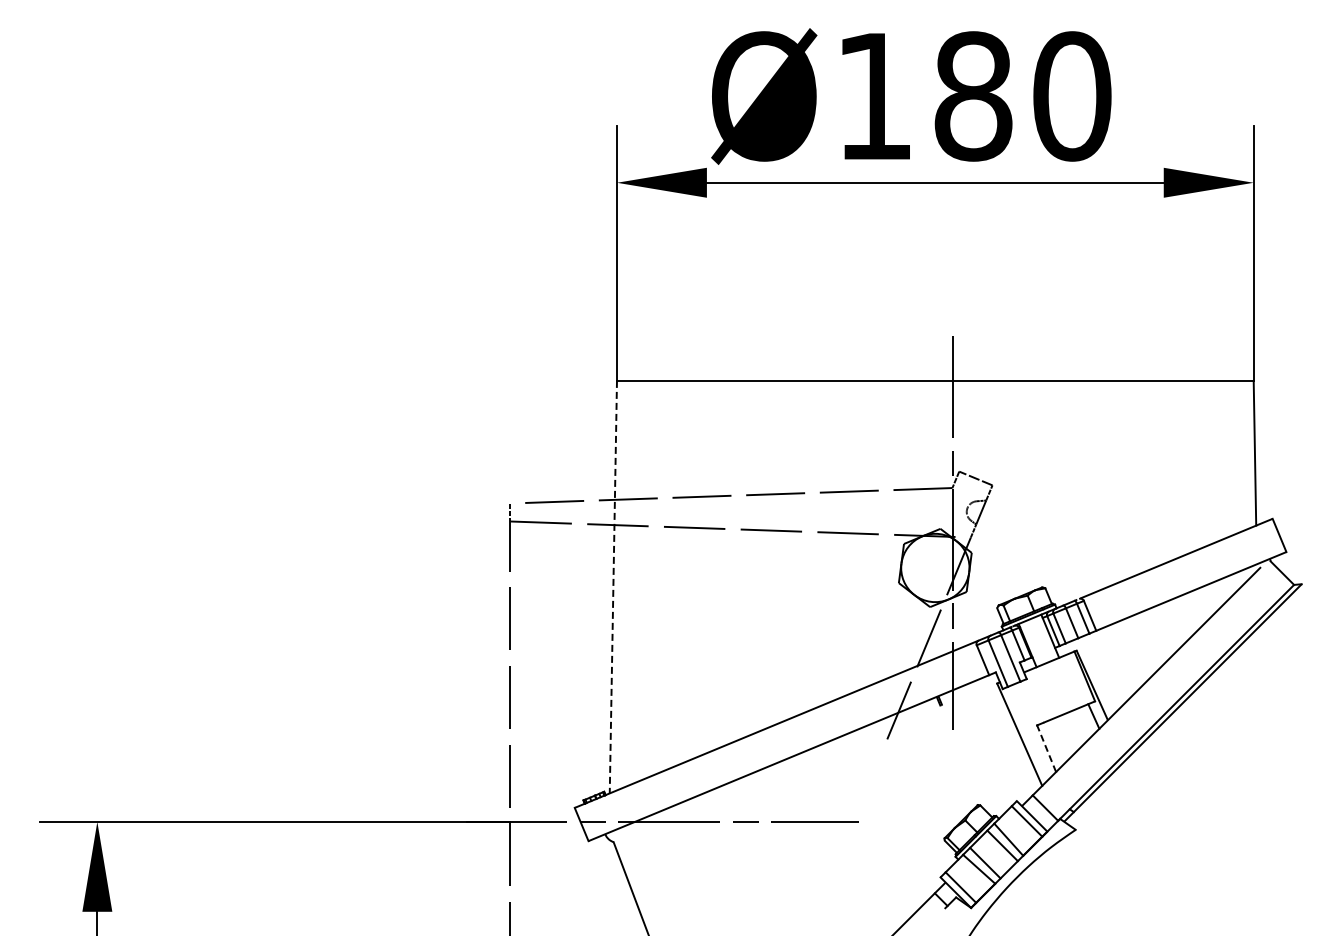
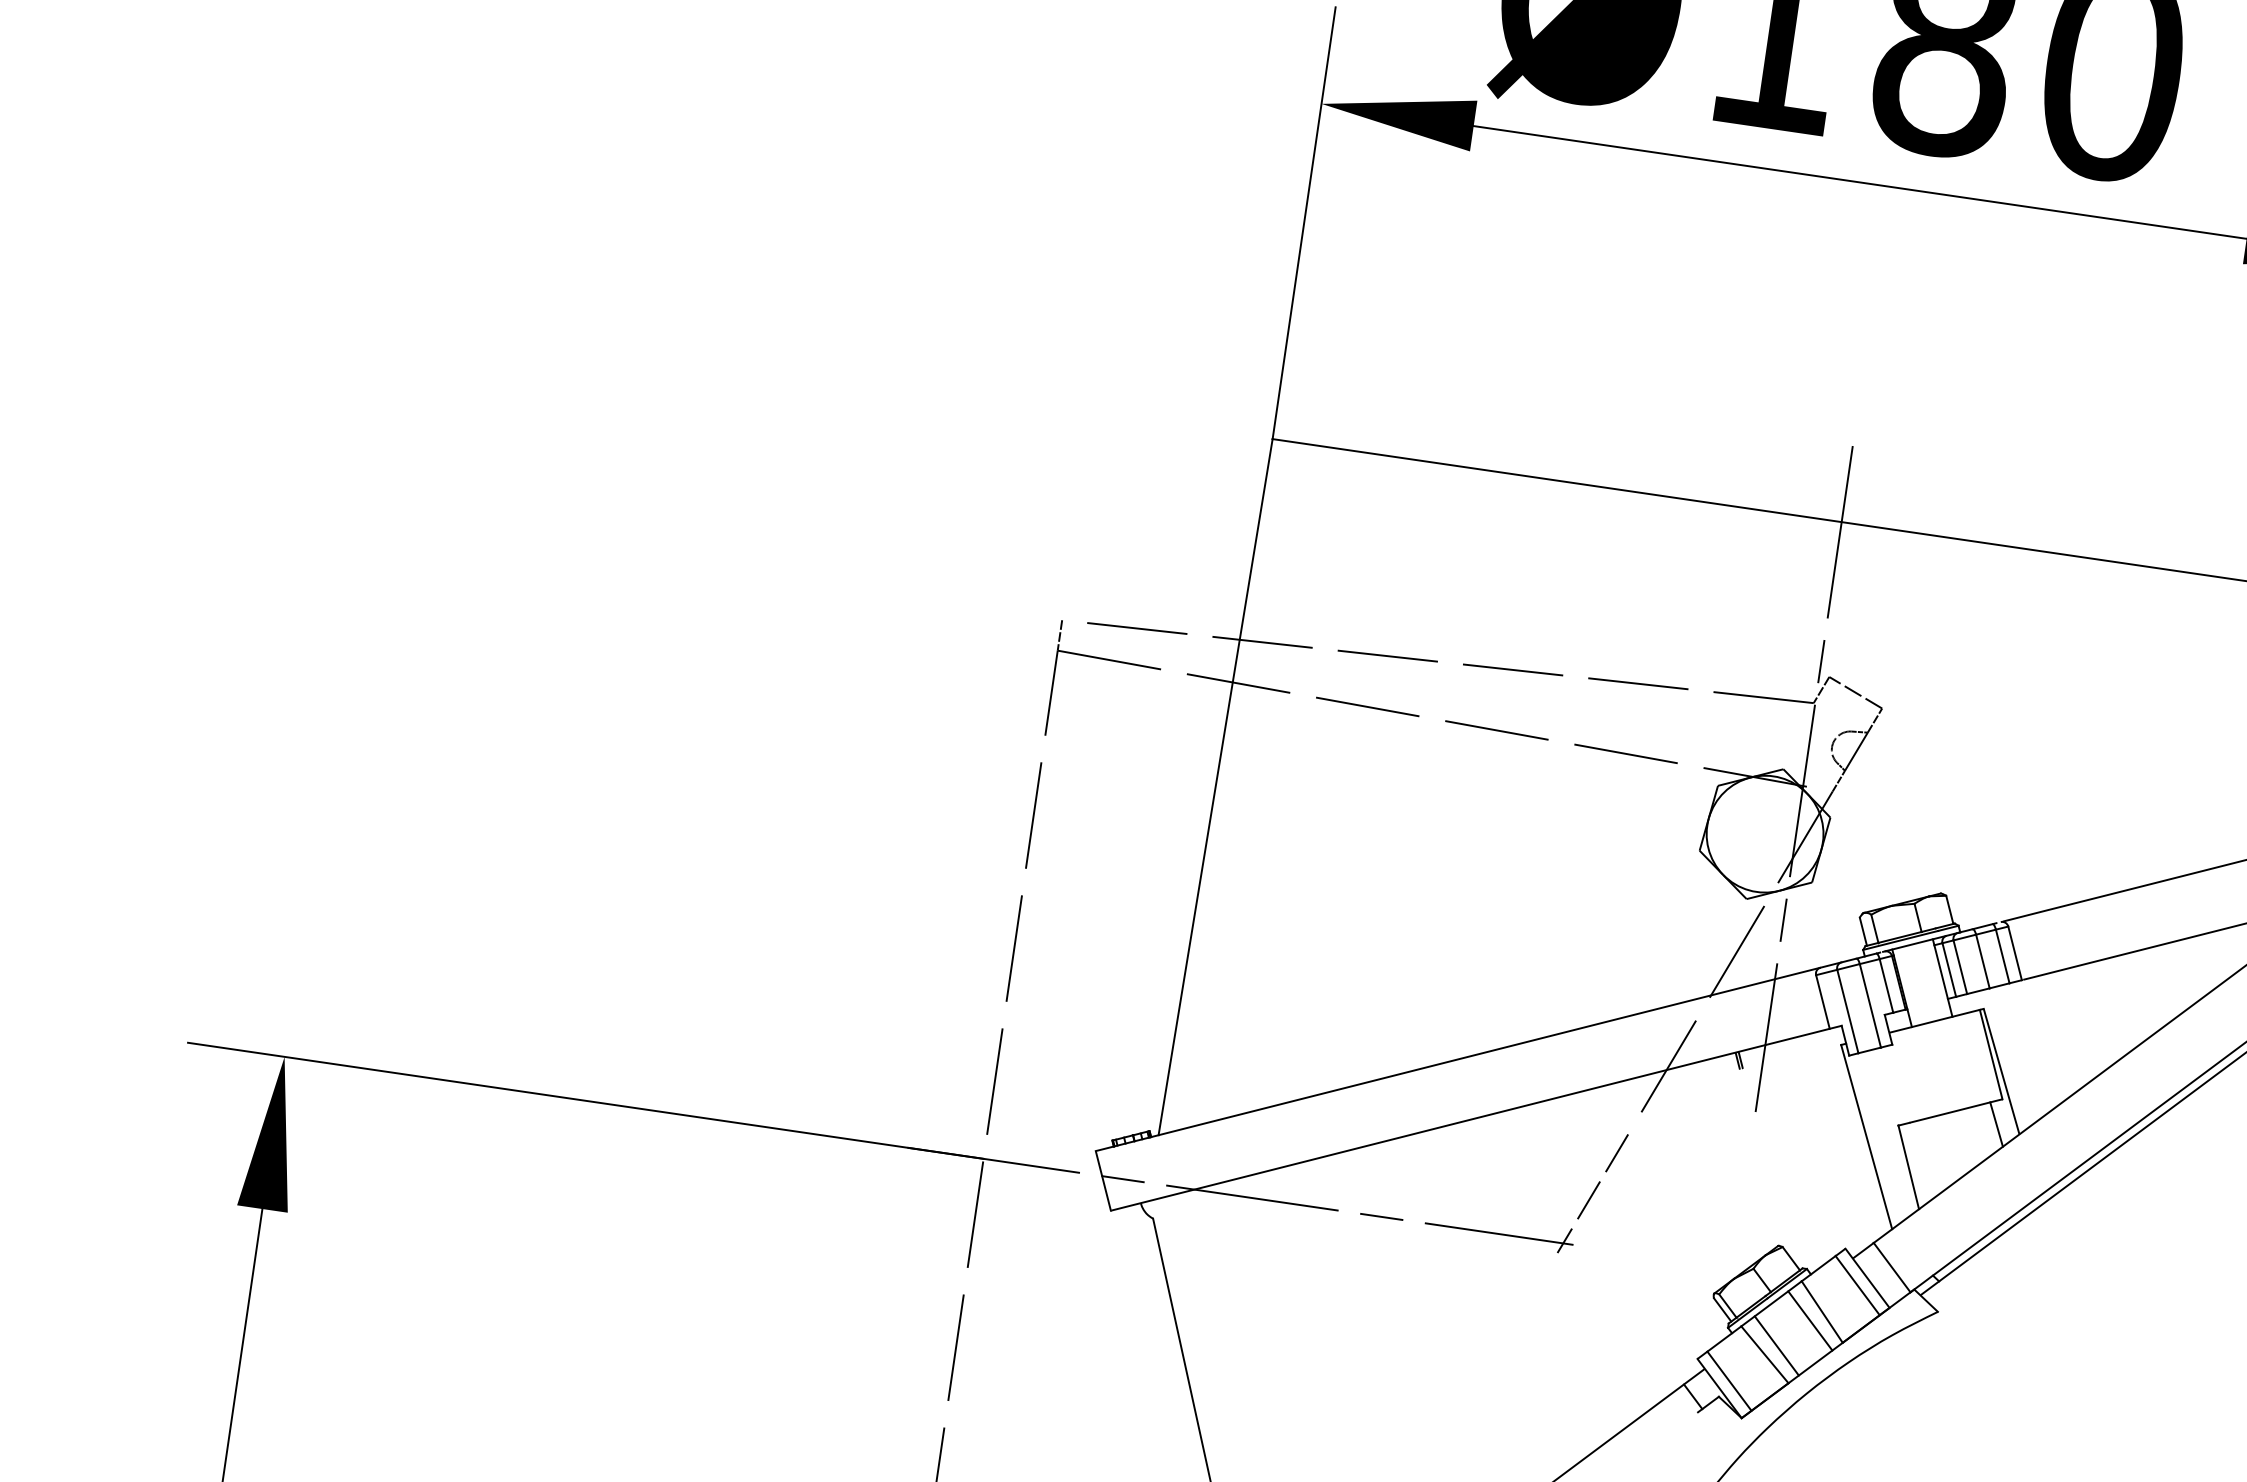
line: (613, 587) -> (1215, 787), dashed -> solid
line: (1046, 748) -> (1908, 1167), dashed -> solid
line: (865, 790) -> (1591, 1193), added

